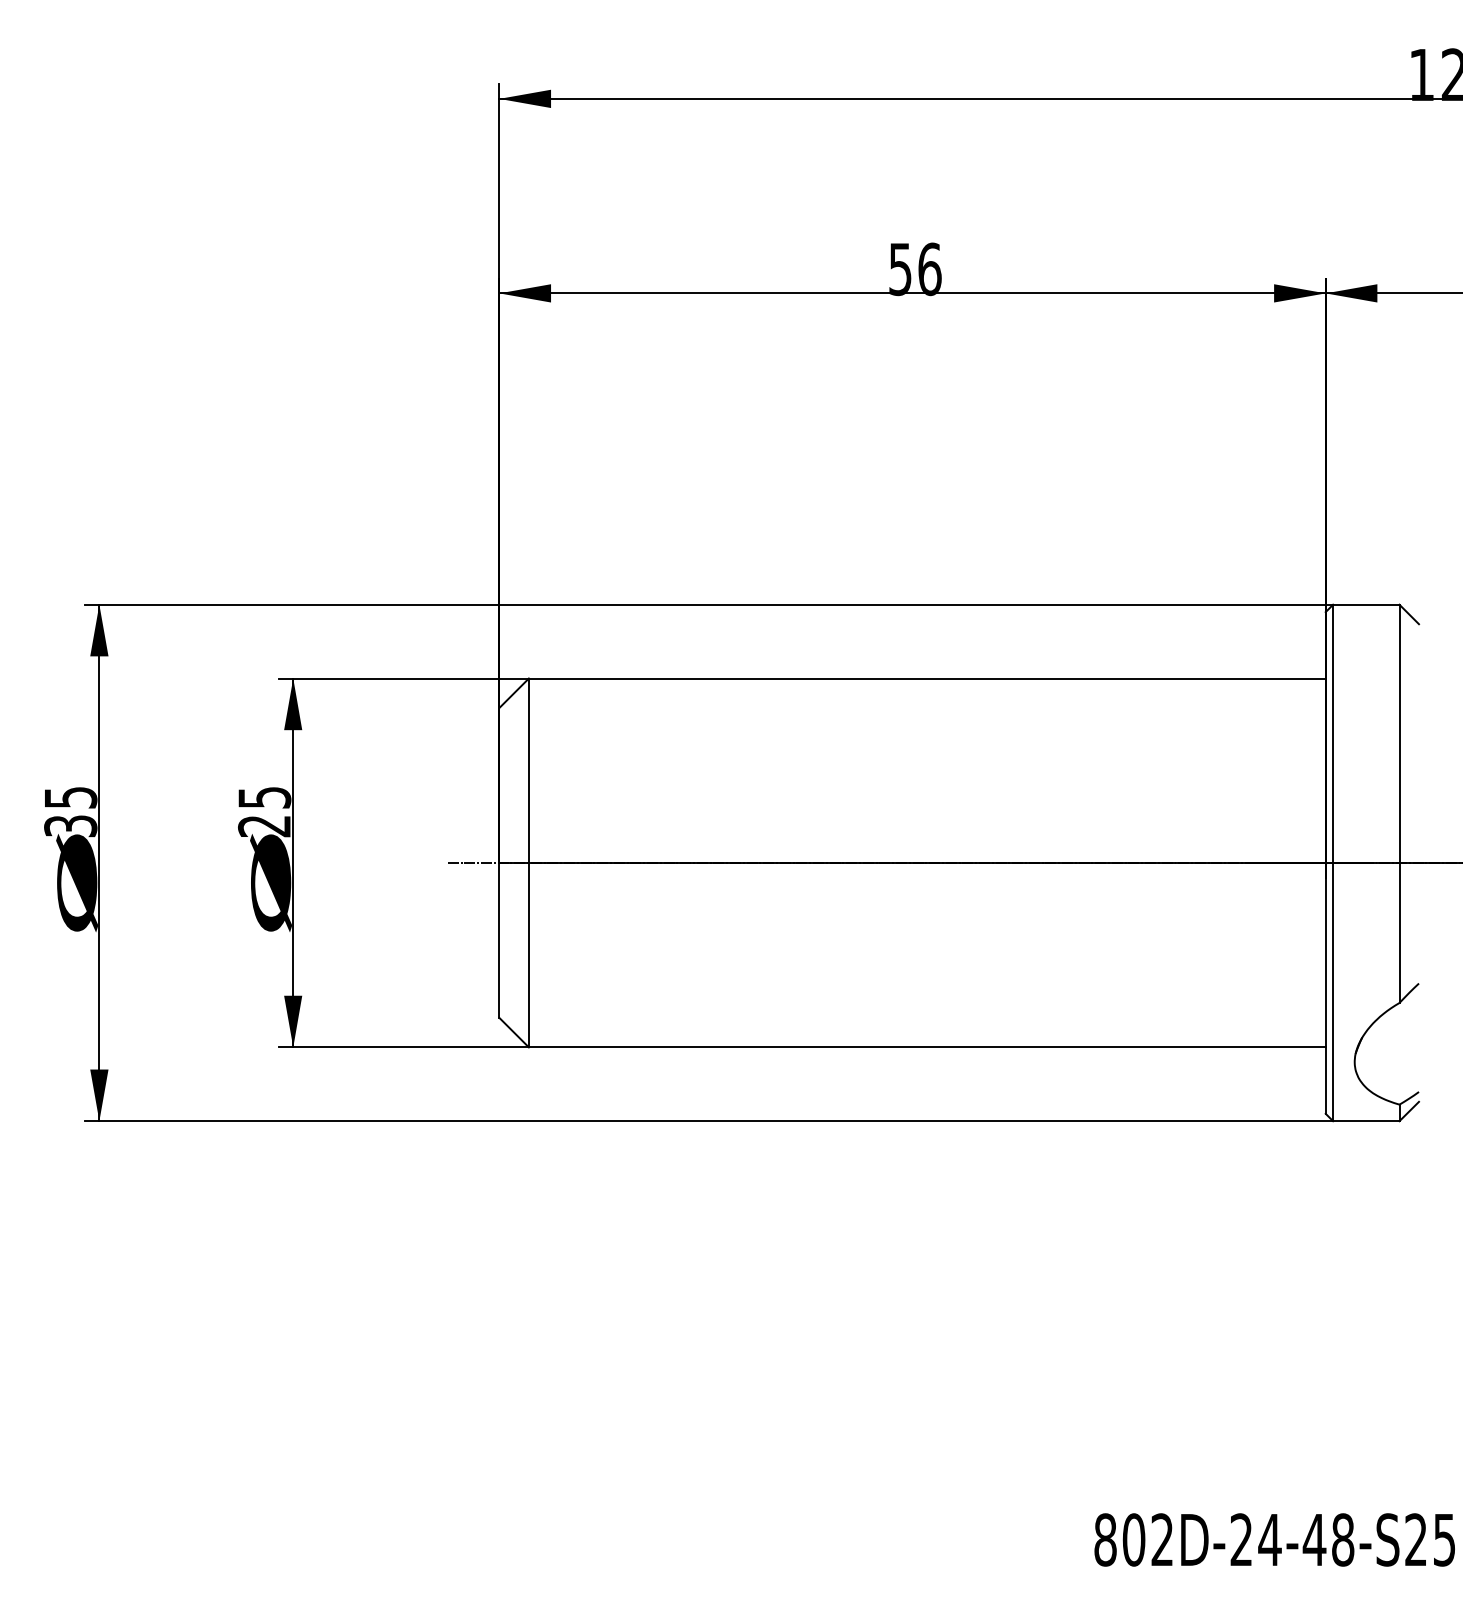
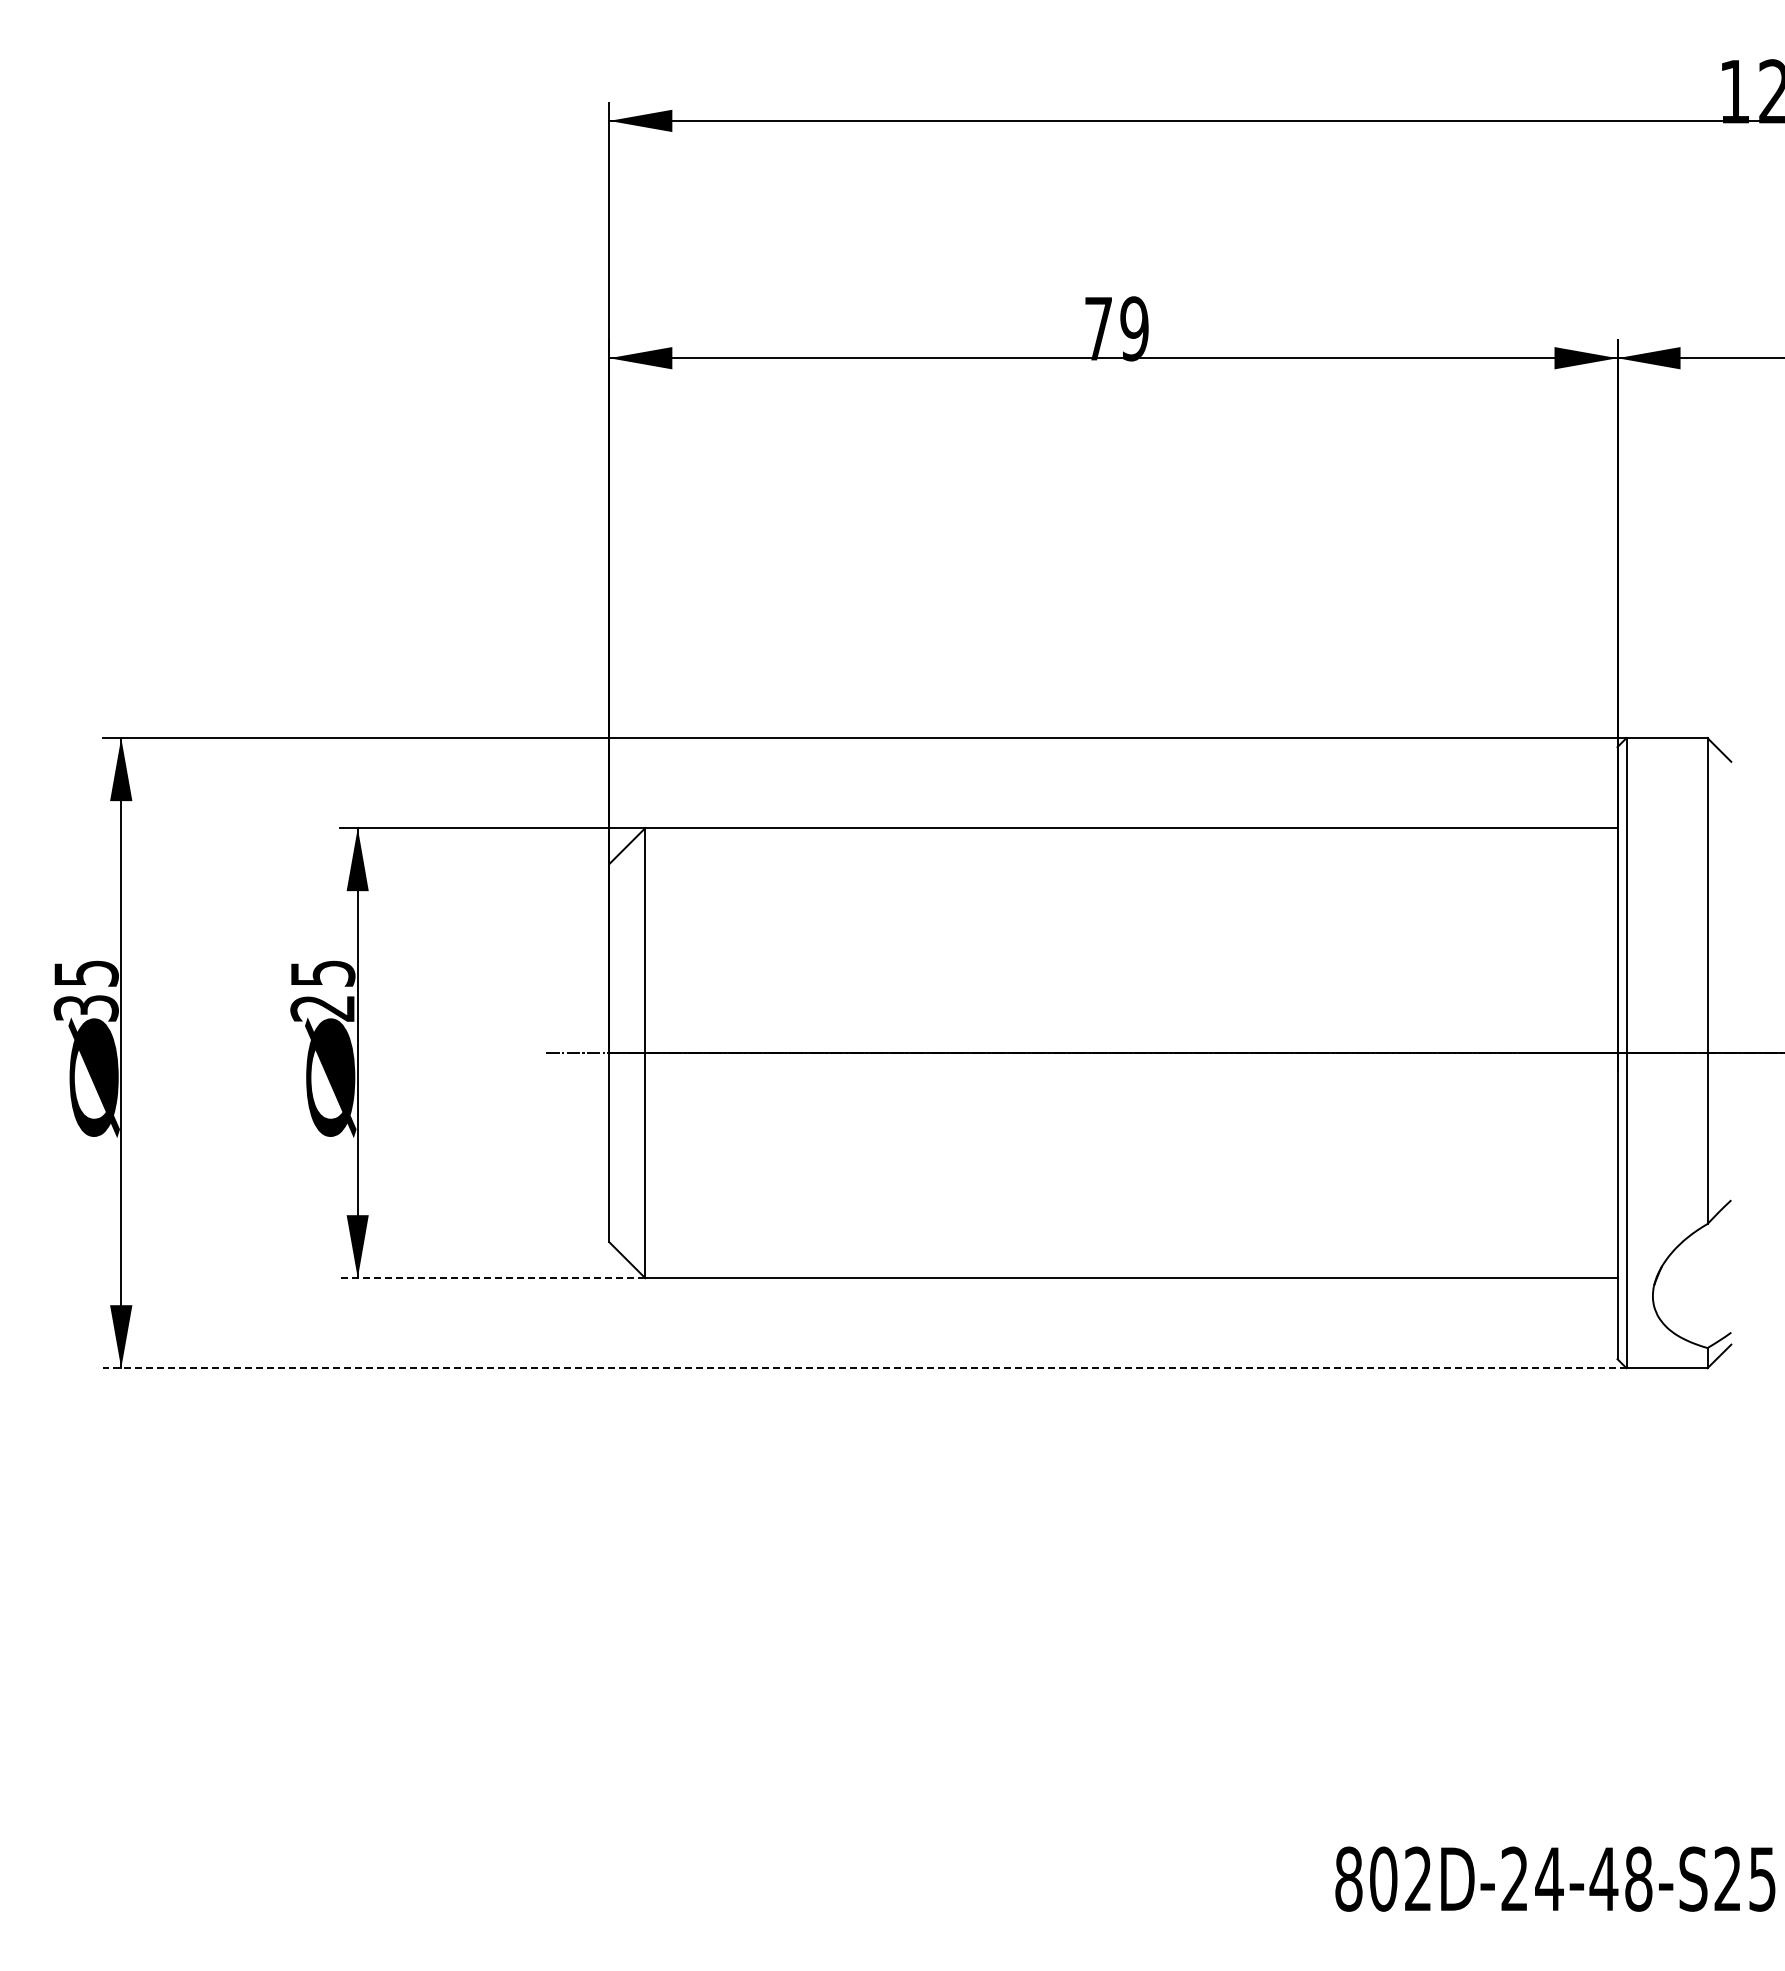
text: (915, 269) -> (1117, 328), 56 -> 79
line: (403, 1047) -> (492, 1278), solid -> dashed
line: (708, 1121) -> (864, 1368), solid -> dashed

